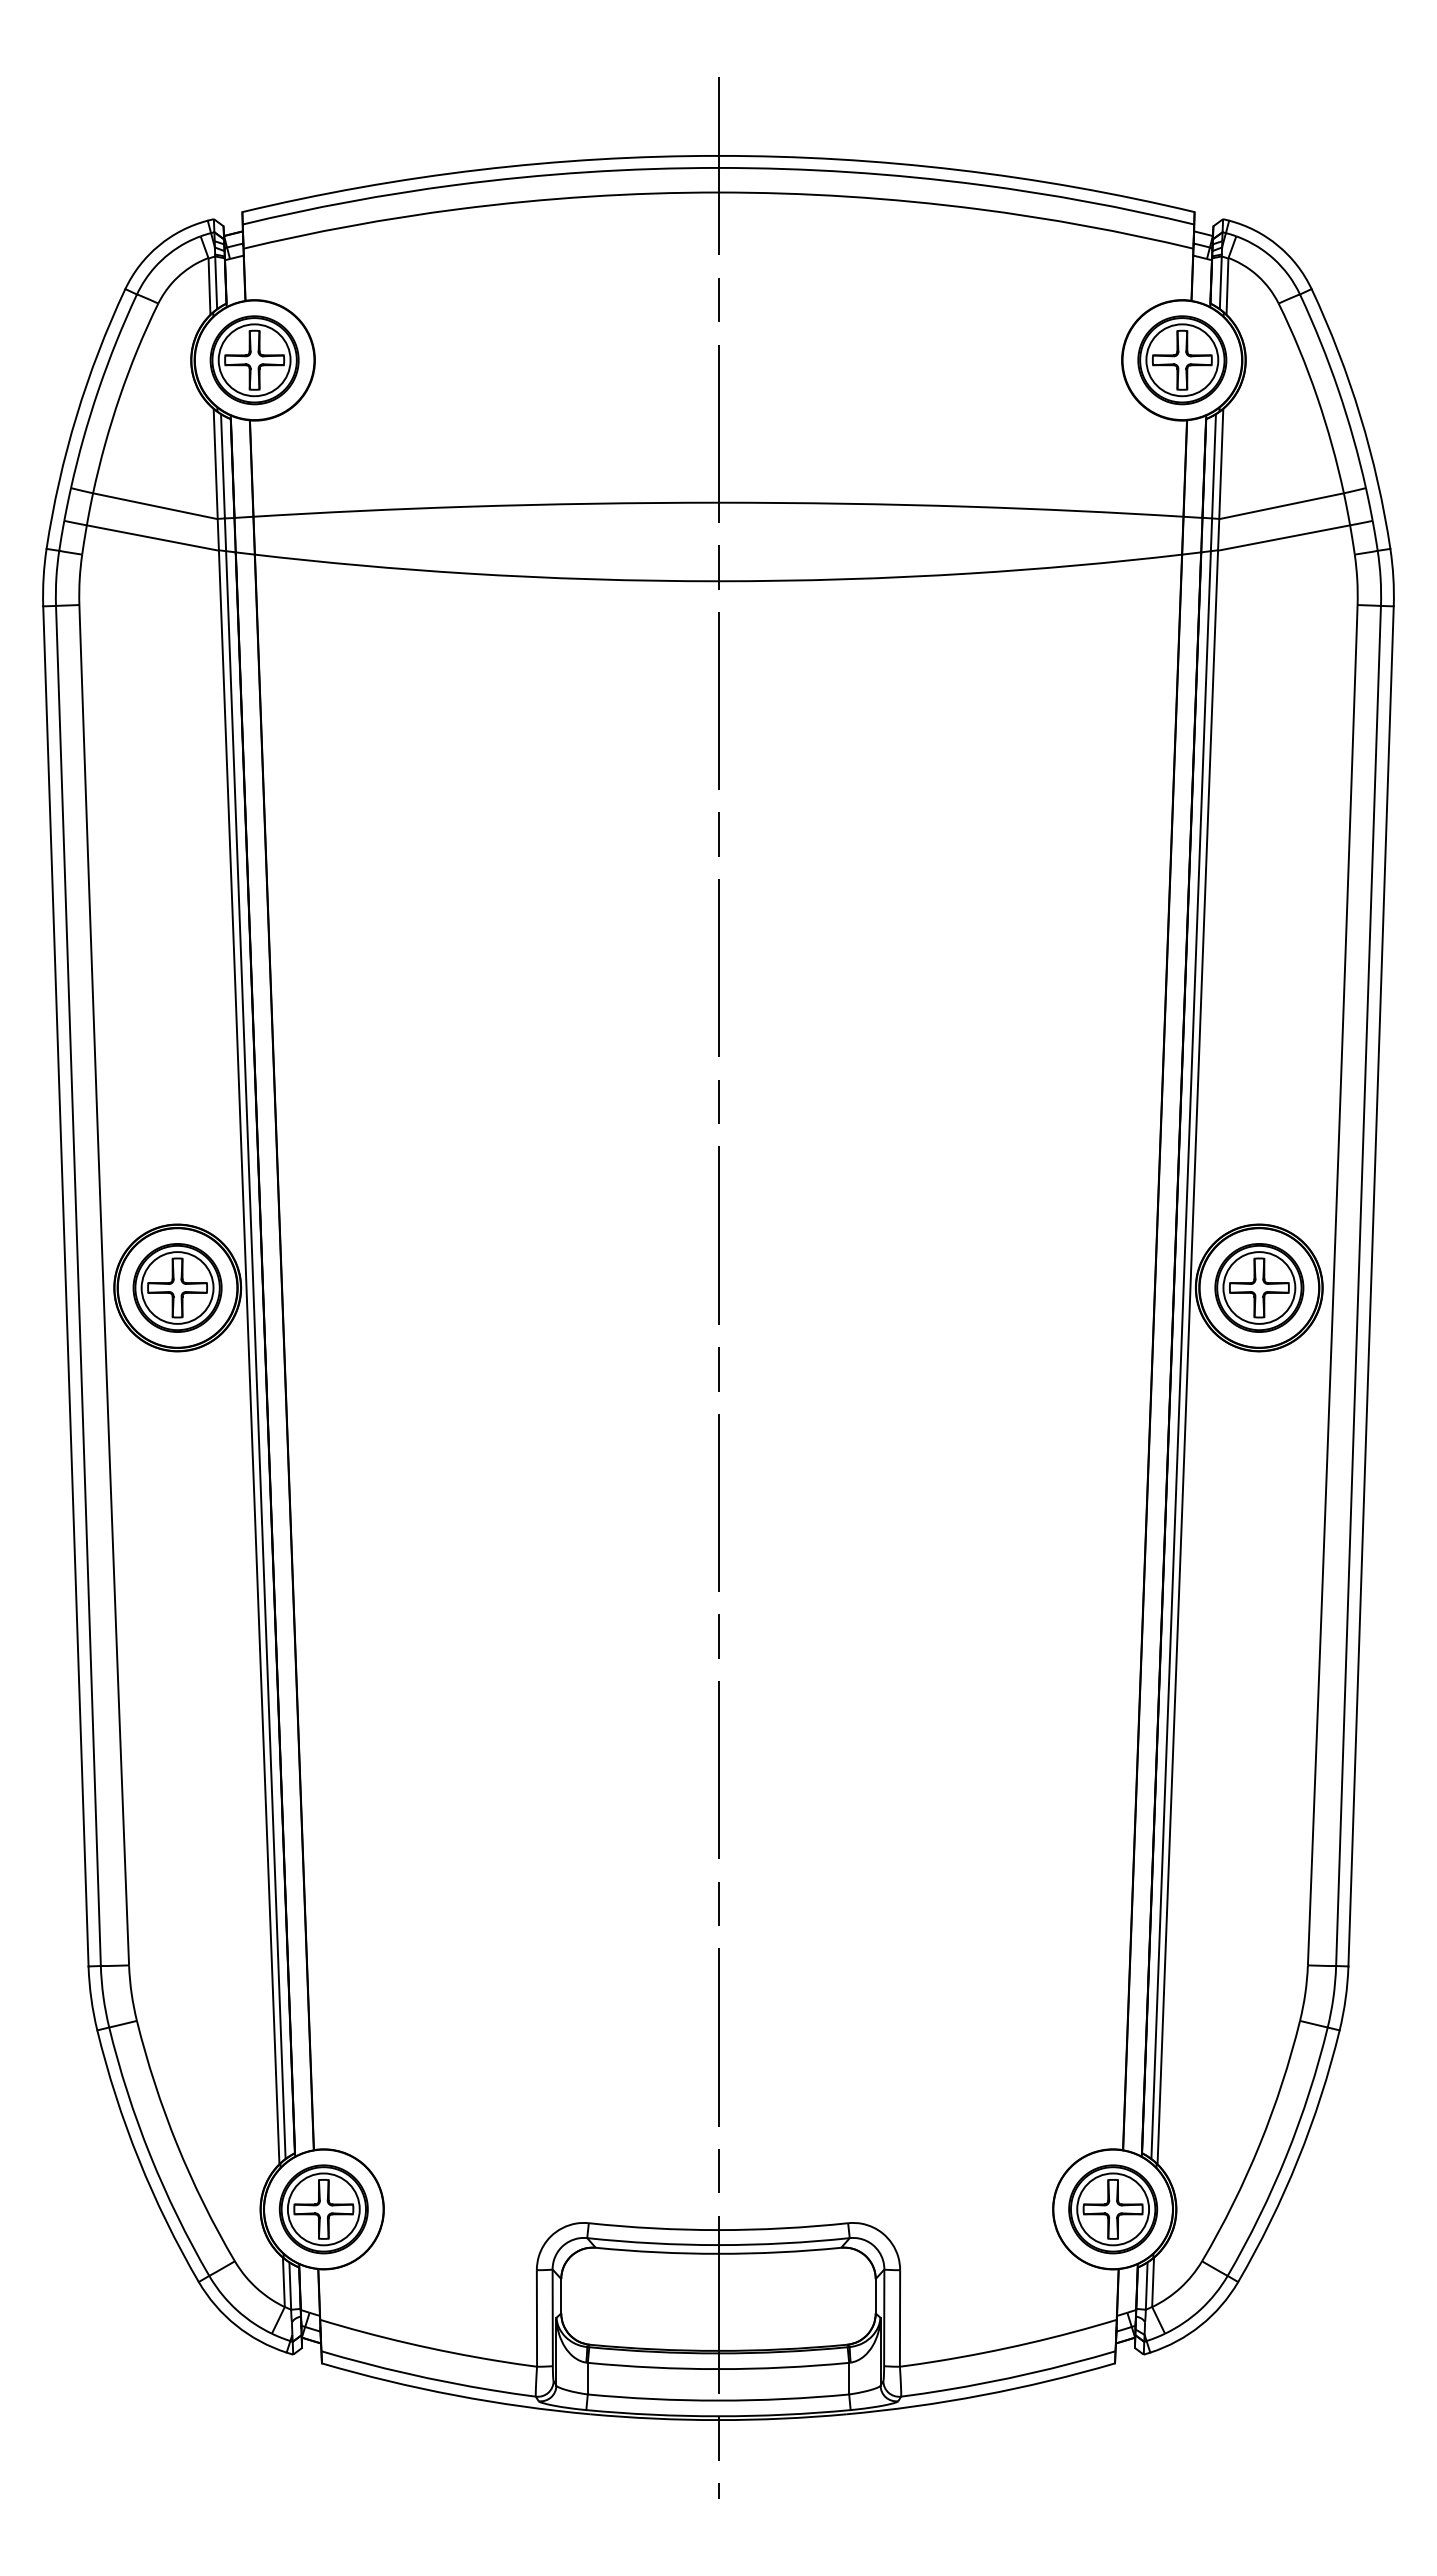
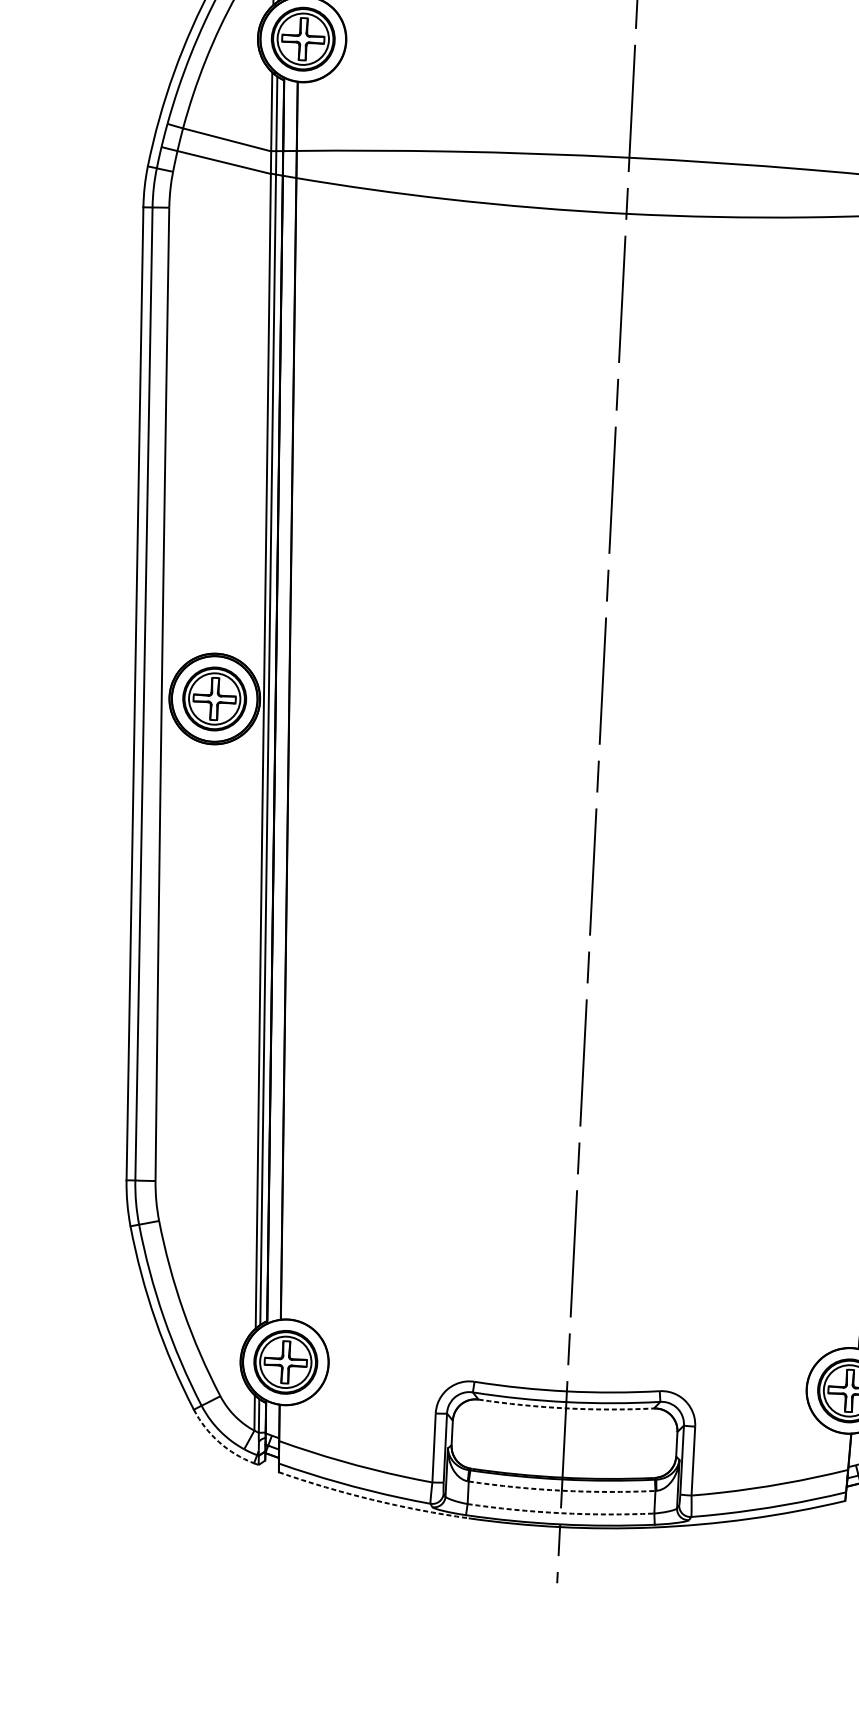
arc: (718, 2253) -> (566, 1408), solid -> dashed
arc: (236, 2325) -> (219, 1442), solid -> dashed
arc: (718, 2369) -> (561, 1490), solid -> dashed
arc: (454, 2395) -> (372, 1499), solid -> dashed
arc: (718, 2400) -> (560, 1513), solid -> dashed

